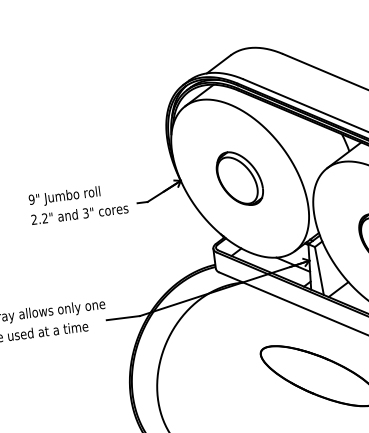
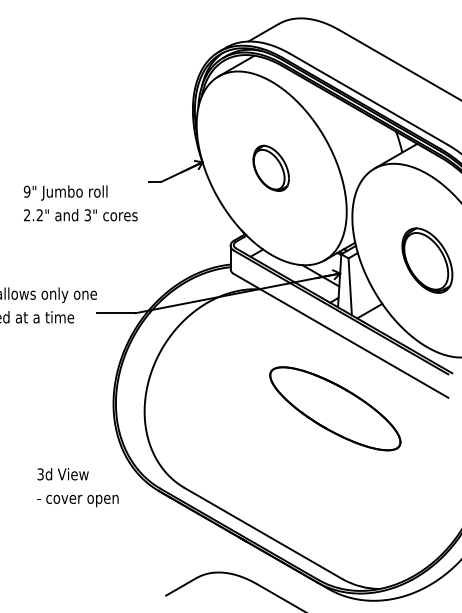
part: (239, 178) -> (270, 168), size x0.7
text: (78, 204) -> (80, 203), moved

